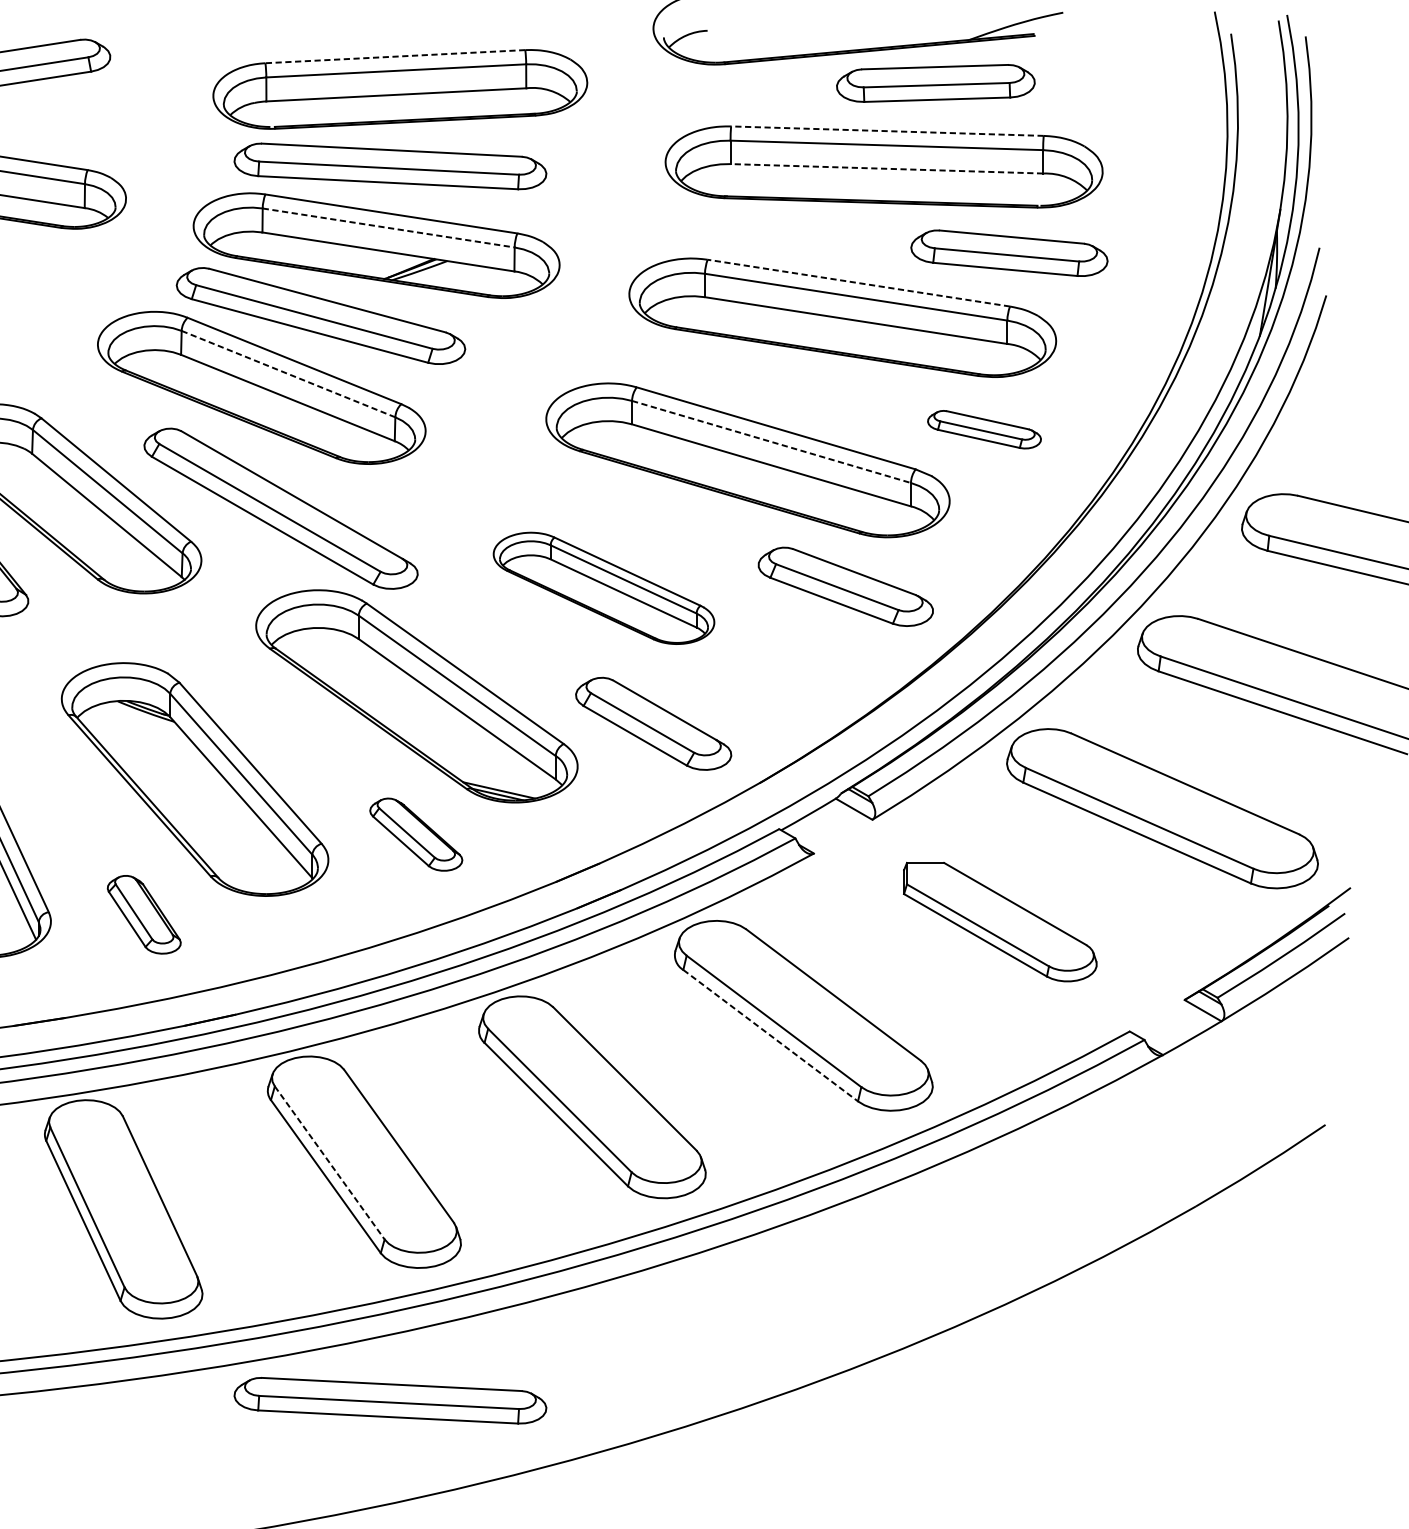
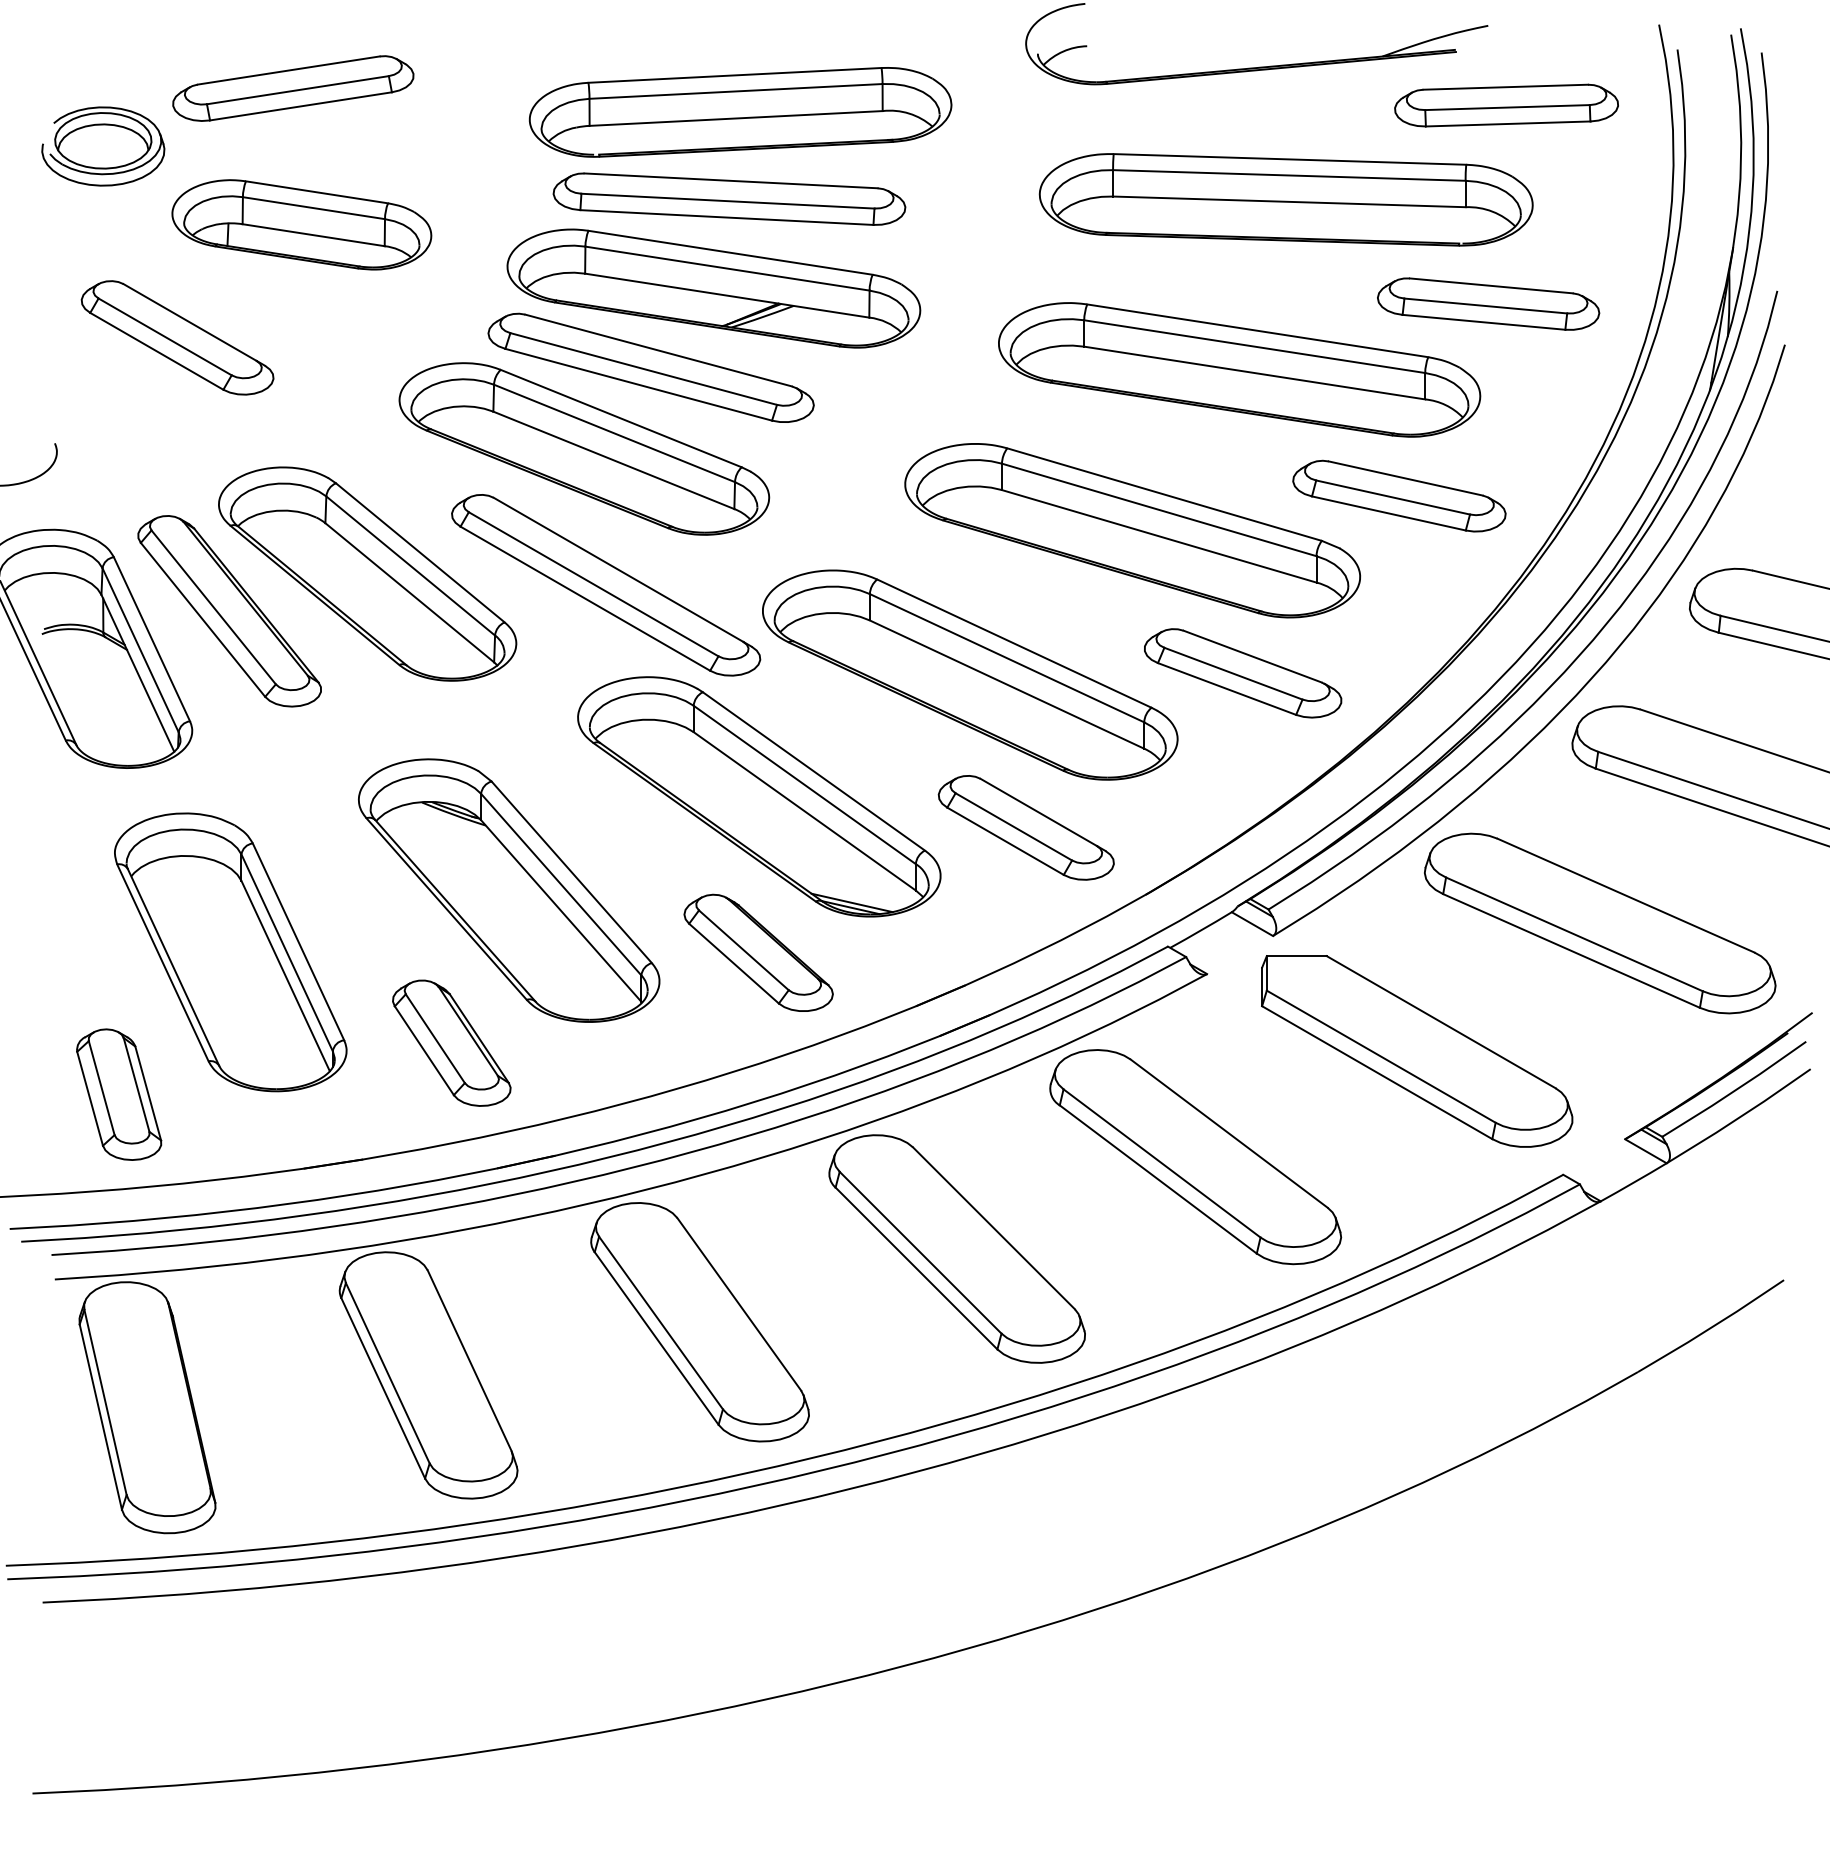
line: (395, 56) -> (735, 75), dashed -> solid
part: (935, 83) -> (1506, 105), moved
line: (887, 131) -> (1289, 159), dashed -> solid
line: (886, 168) -> (1288, 201), dashed -> solid
line: (388, 227) -> (727, 268), dashed -> solid
part: (1009, 252) -> (1488, 303), moved
line: (858, 282) -> (1257, 330), dashed -> solid
line: (288, 374) -> (614, 433), dashed -> solid
part: (984, 429) -> (1399, 495), size x1.67
line: (771, 441) -> (1159, 509), dashed -> solid
part: (604, 587) -> (970, 674), size x1.67
part: (416, 834) -> (758, 952), size x1.43
part: (143, 914) -> (451, 1042), size x1.43
part: (1000, 922) -> (1417, 1051), size x1.43
line: (770, 1035) -> (1158, 1179), dashed -> solid
line: (330, 1163) -> (661, 1323), dashed -> solid
part: (390, 1400) -> (729, 1590), removed

